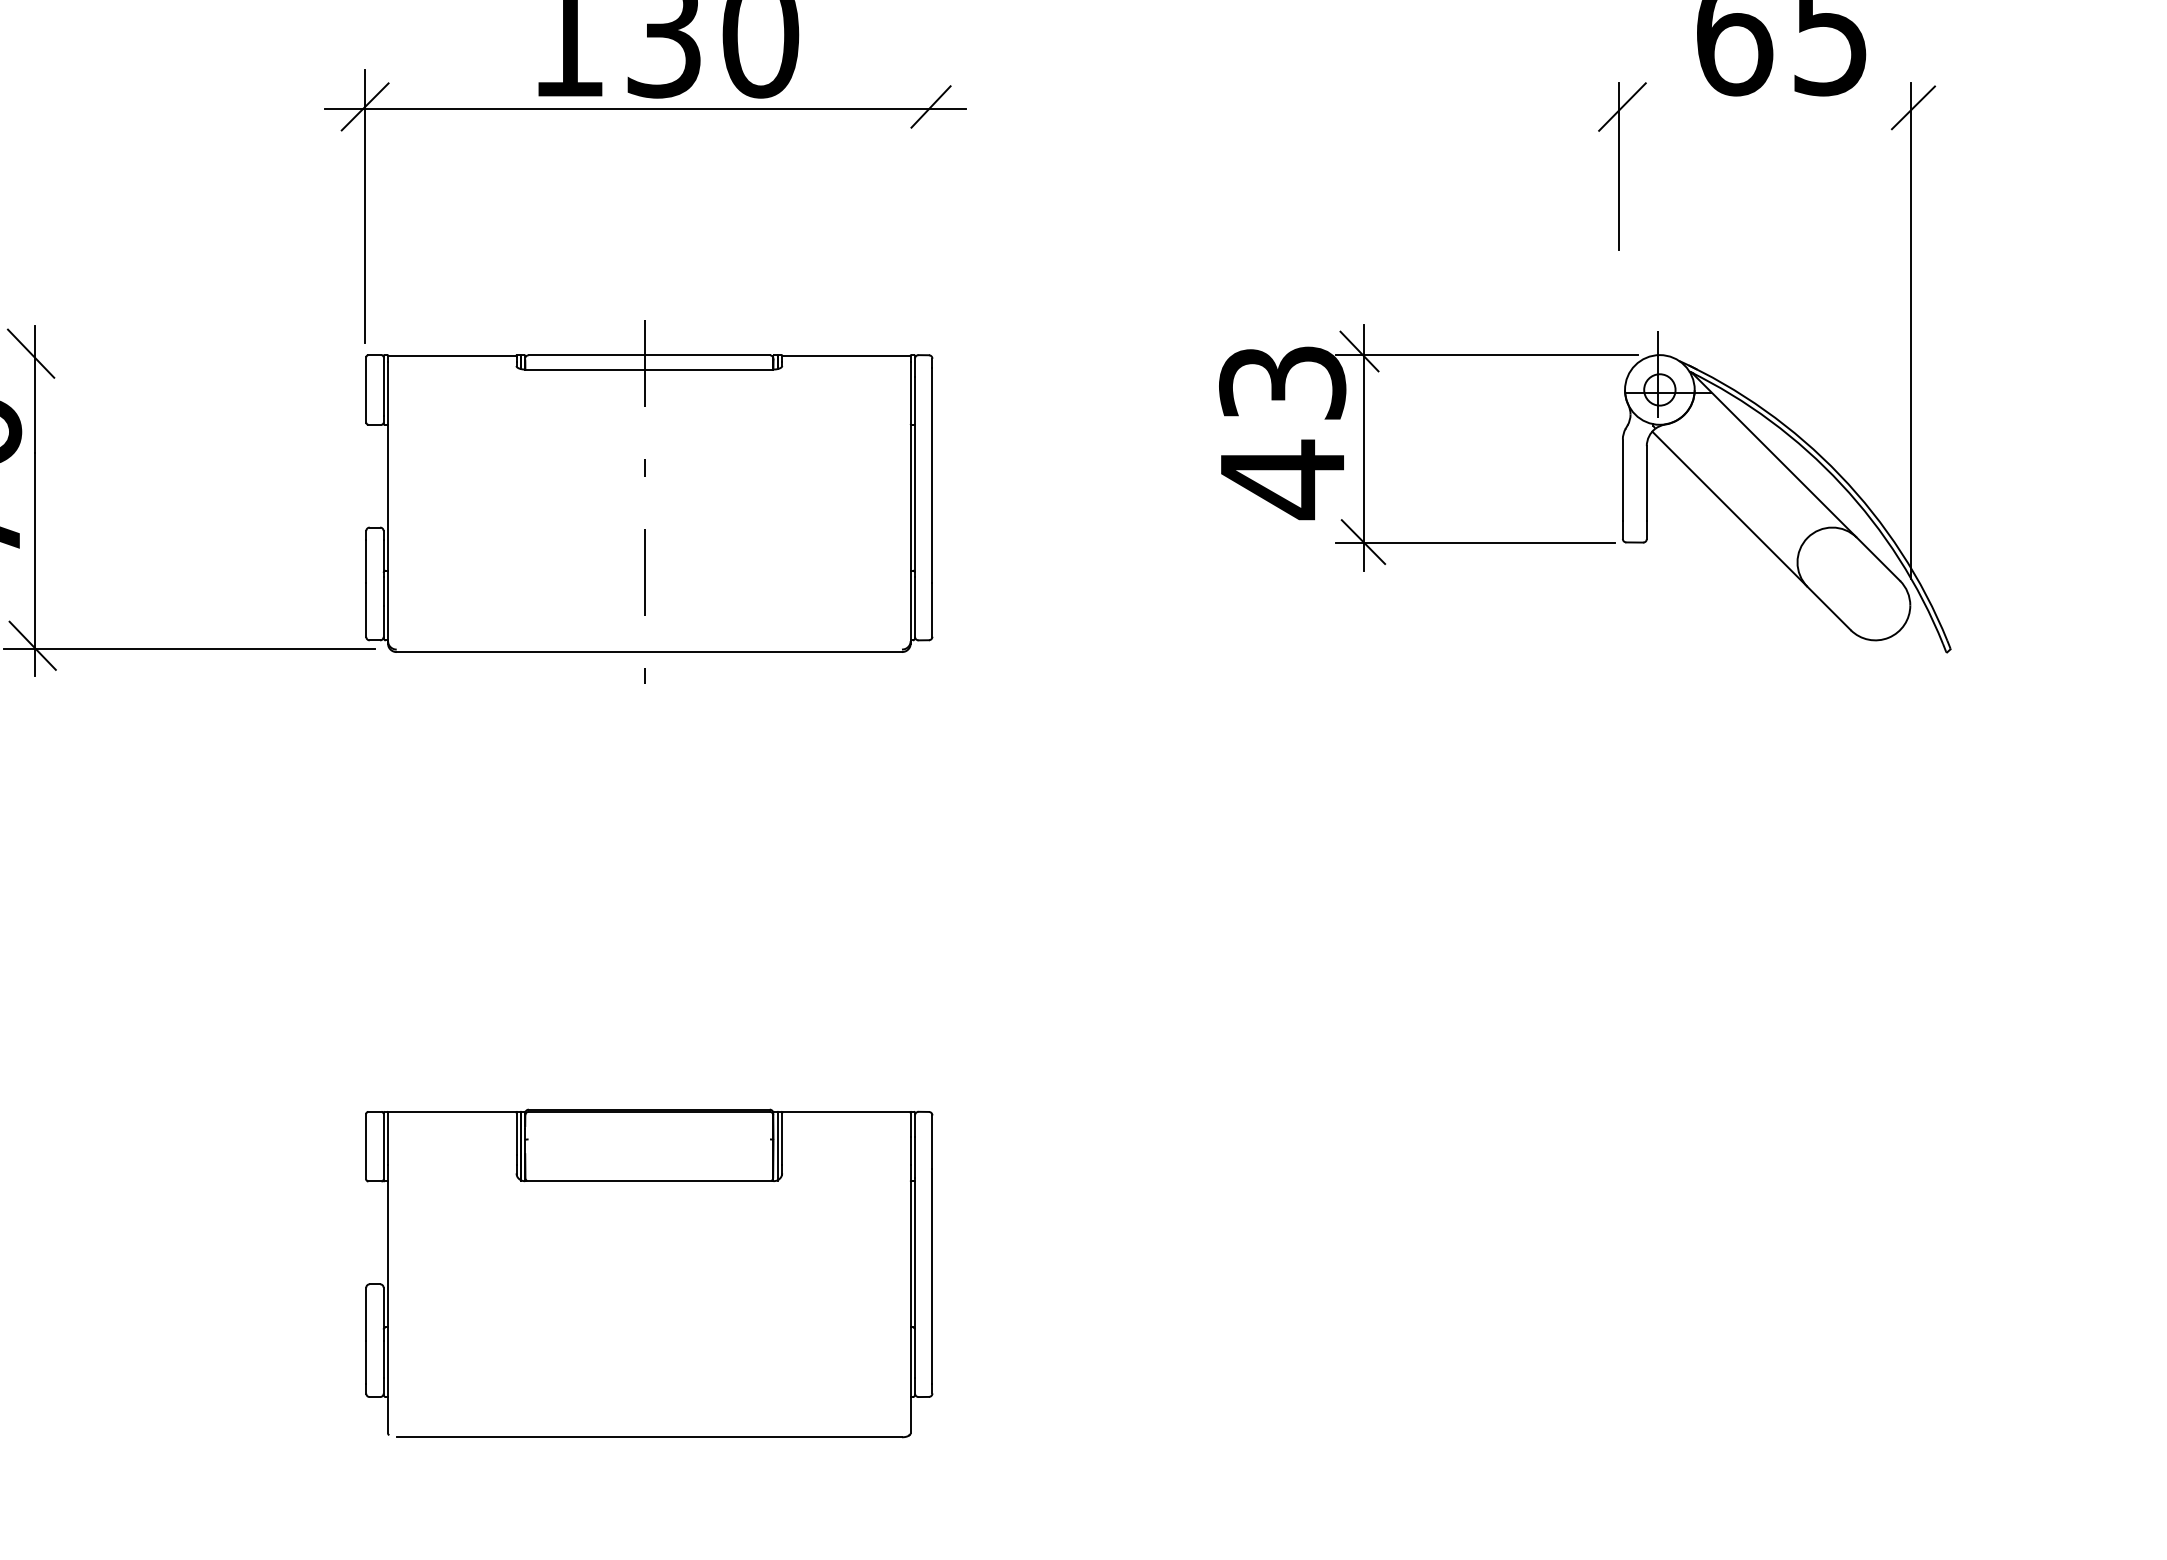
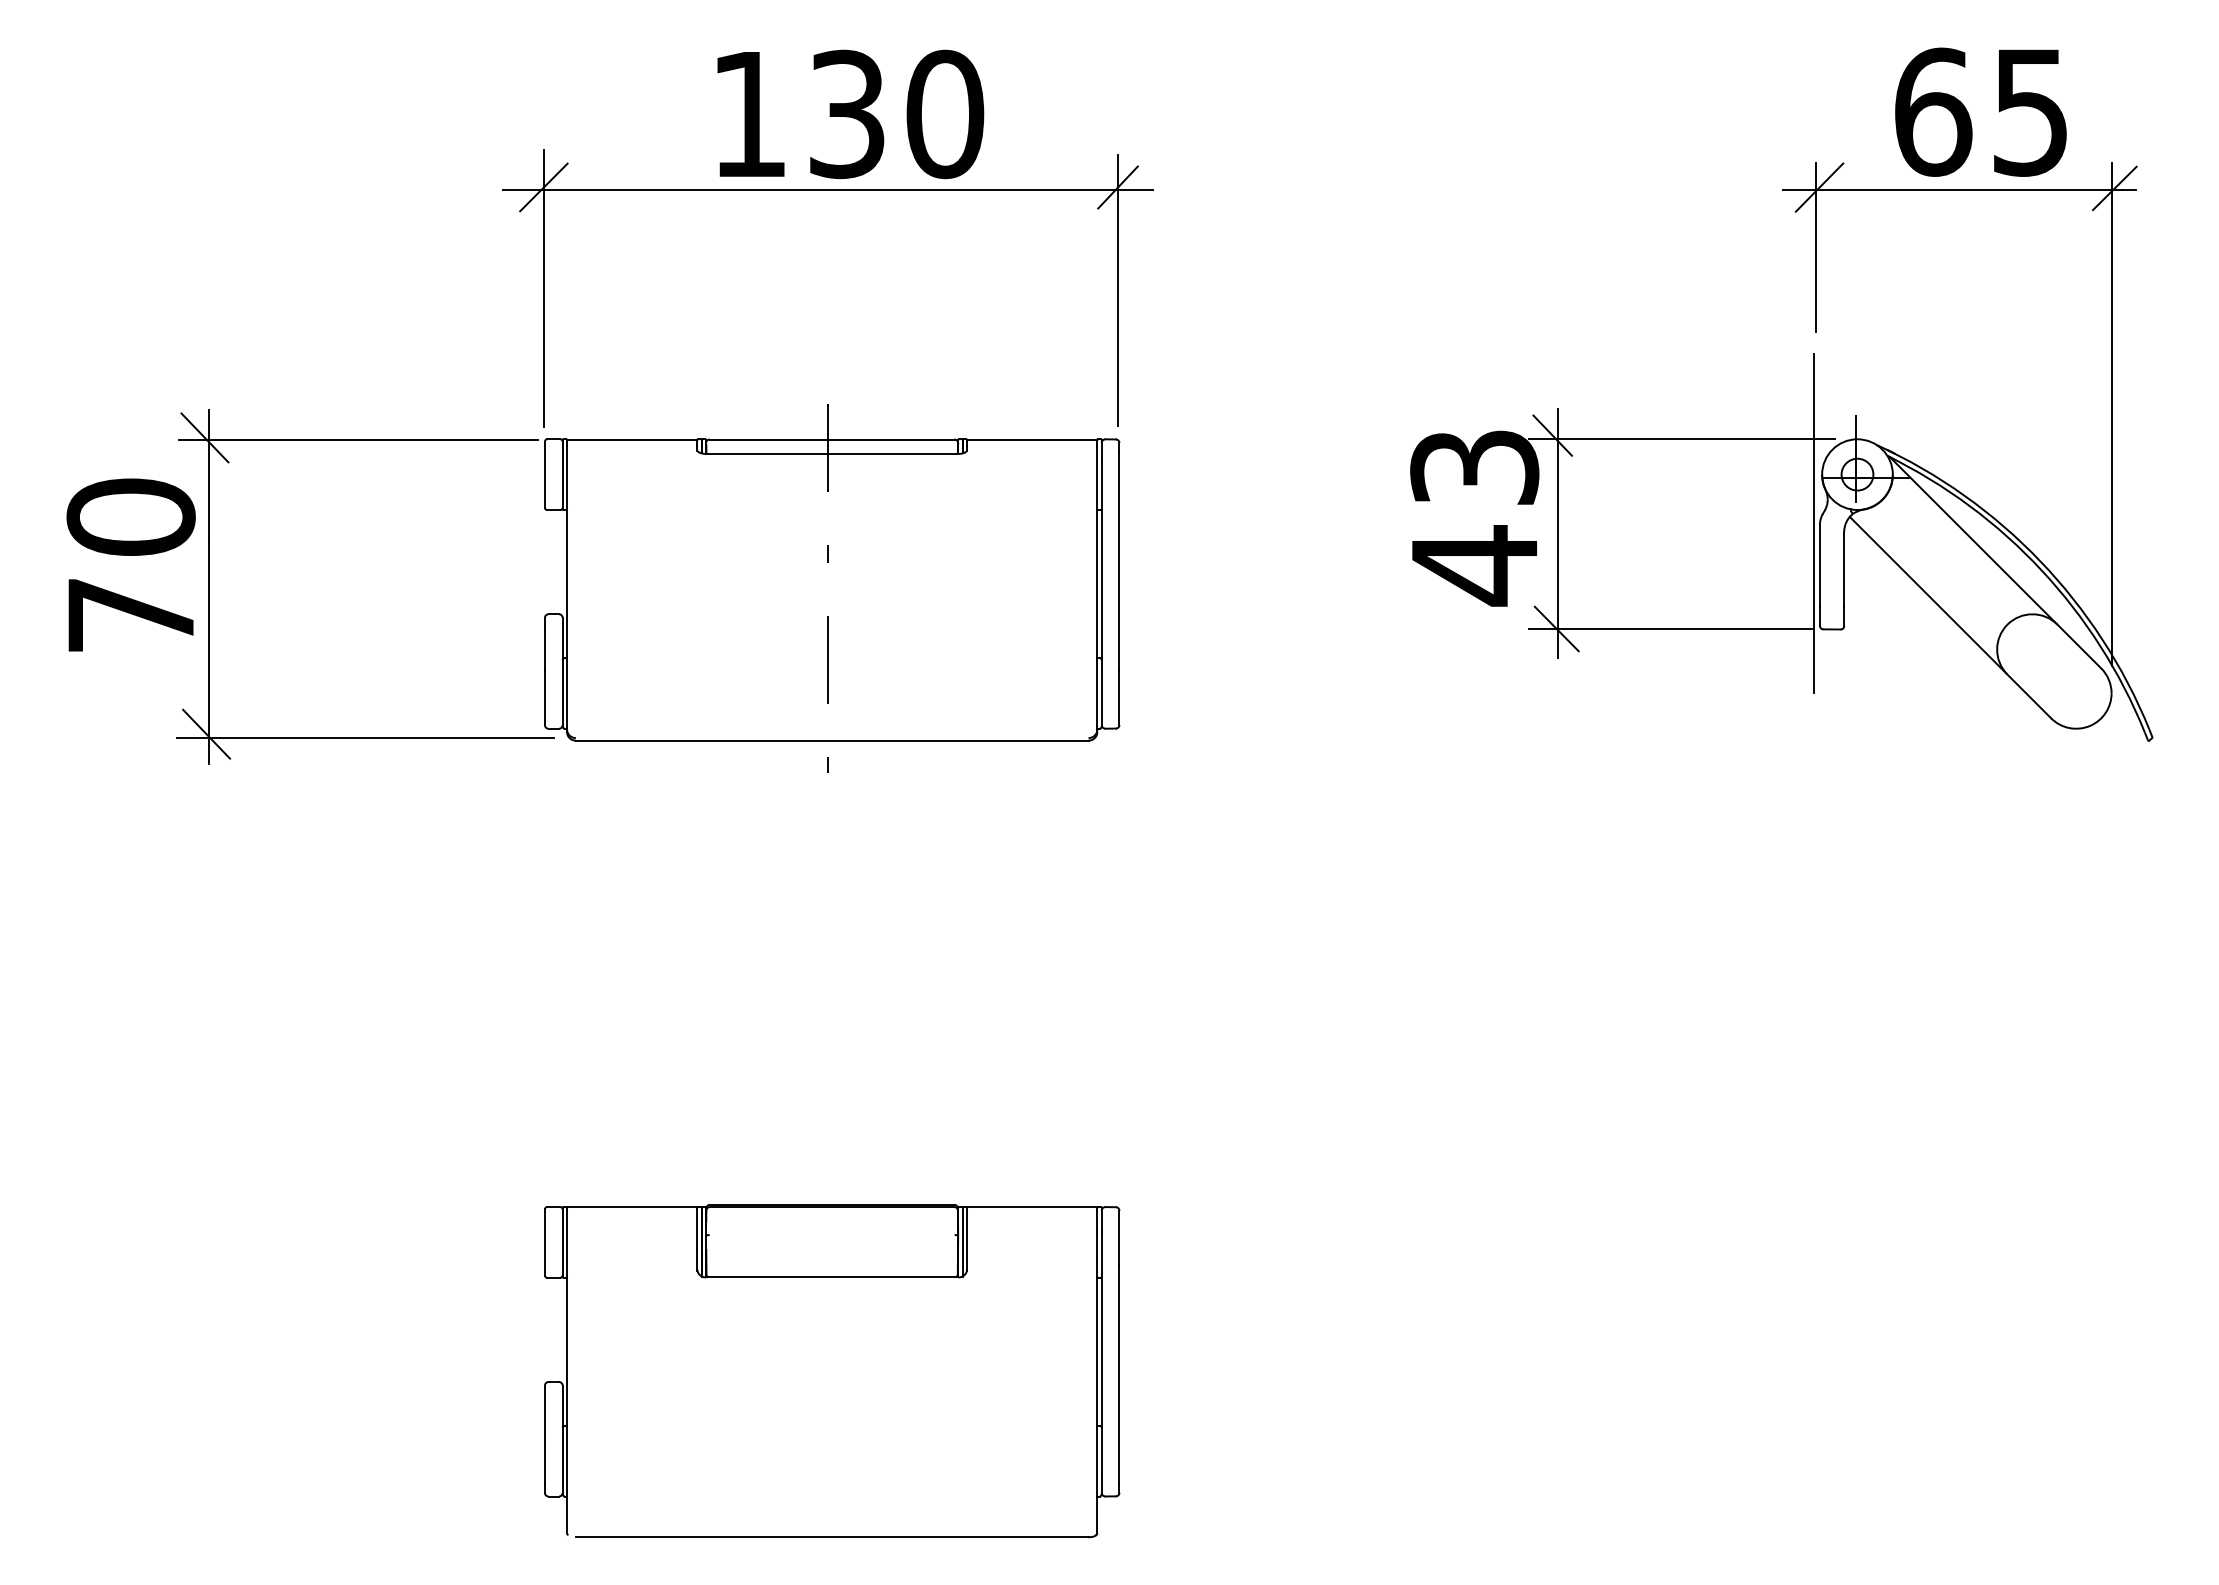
line: (1760, 109) -> (1959, 190), added
line: (931, 207) -> (1118, 289), added
line: (182, 355) -> (358, 439), added
line: (1617, 438) -> (1814, 523), added

